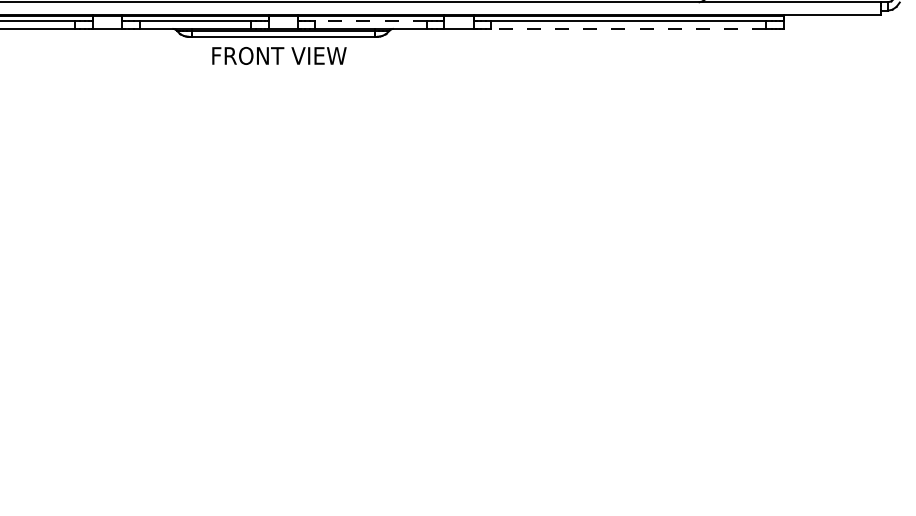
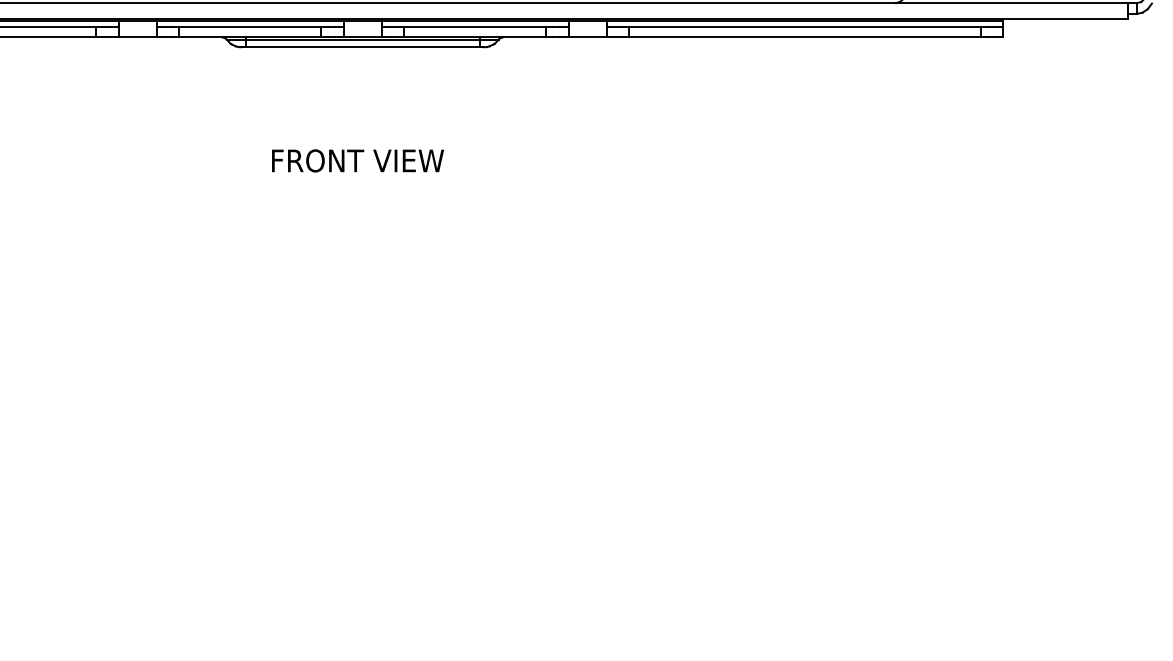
line: (370, 20) -> (474, 26), dashed -> solid
line: (628, 29) -> (804, 37), dashed -> solid
text: (279, 55) -> (357, 160), moved

